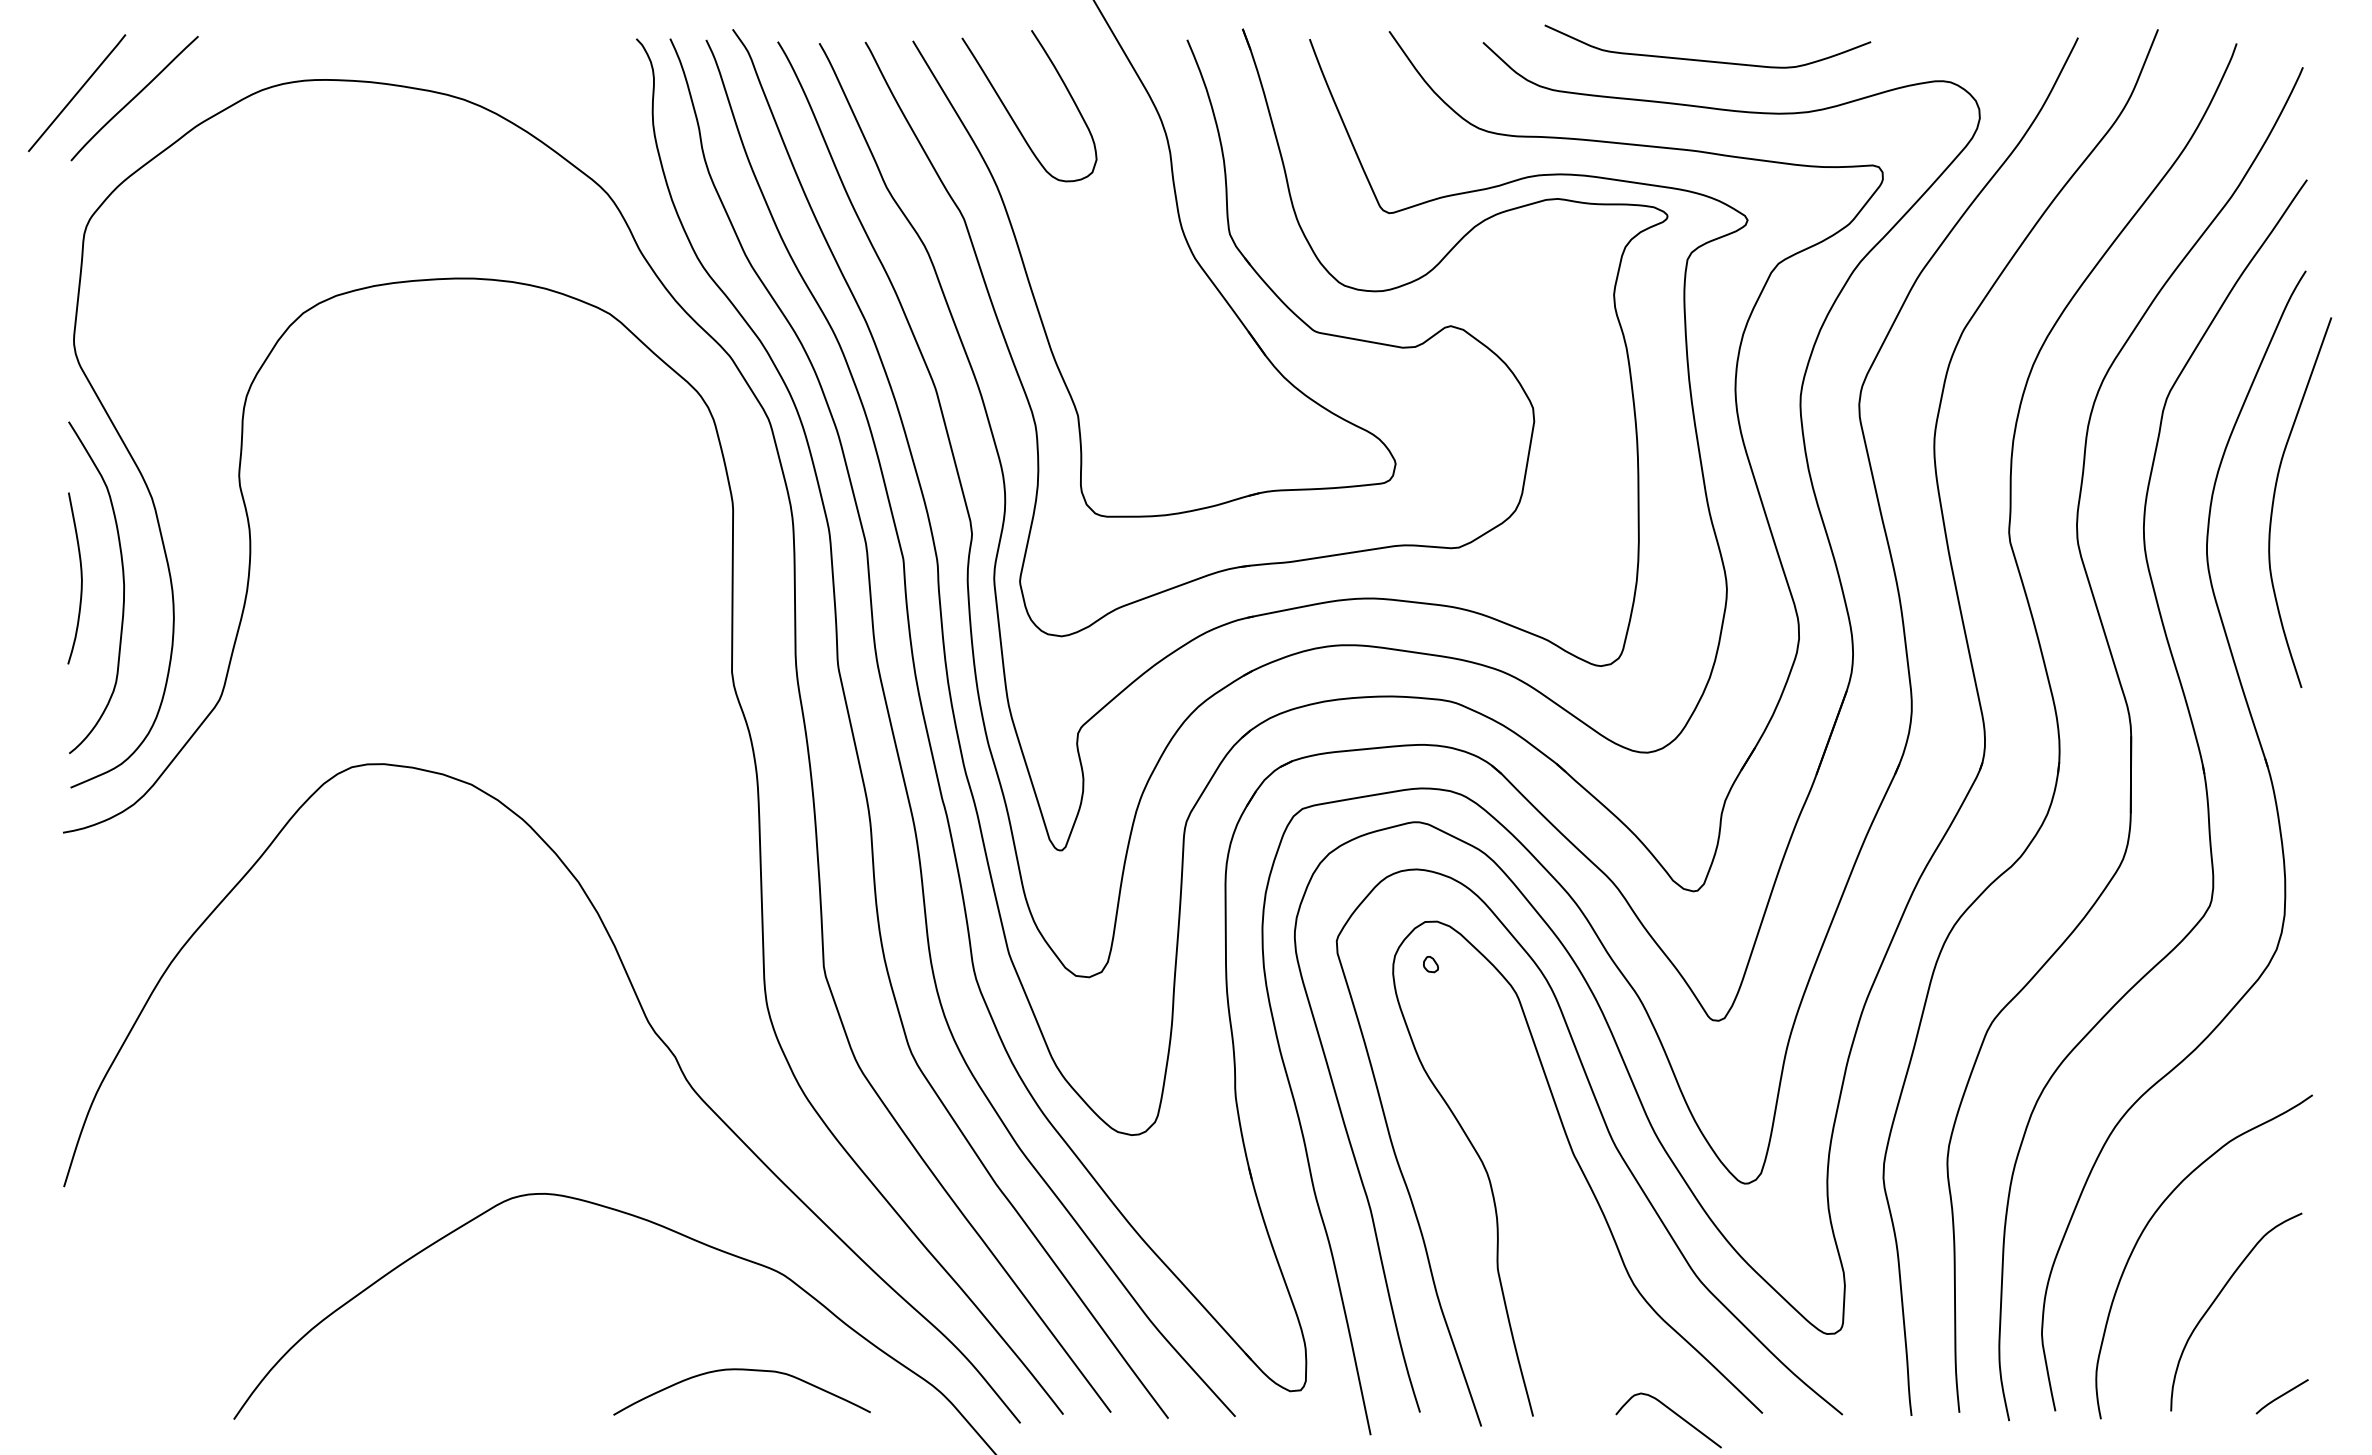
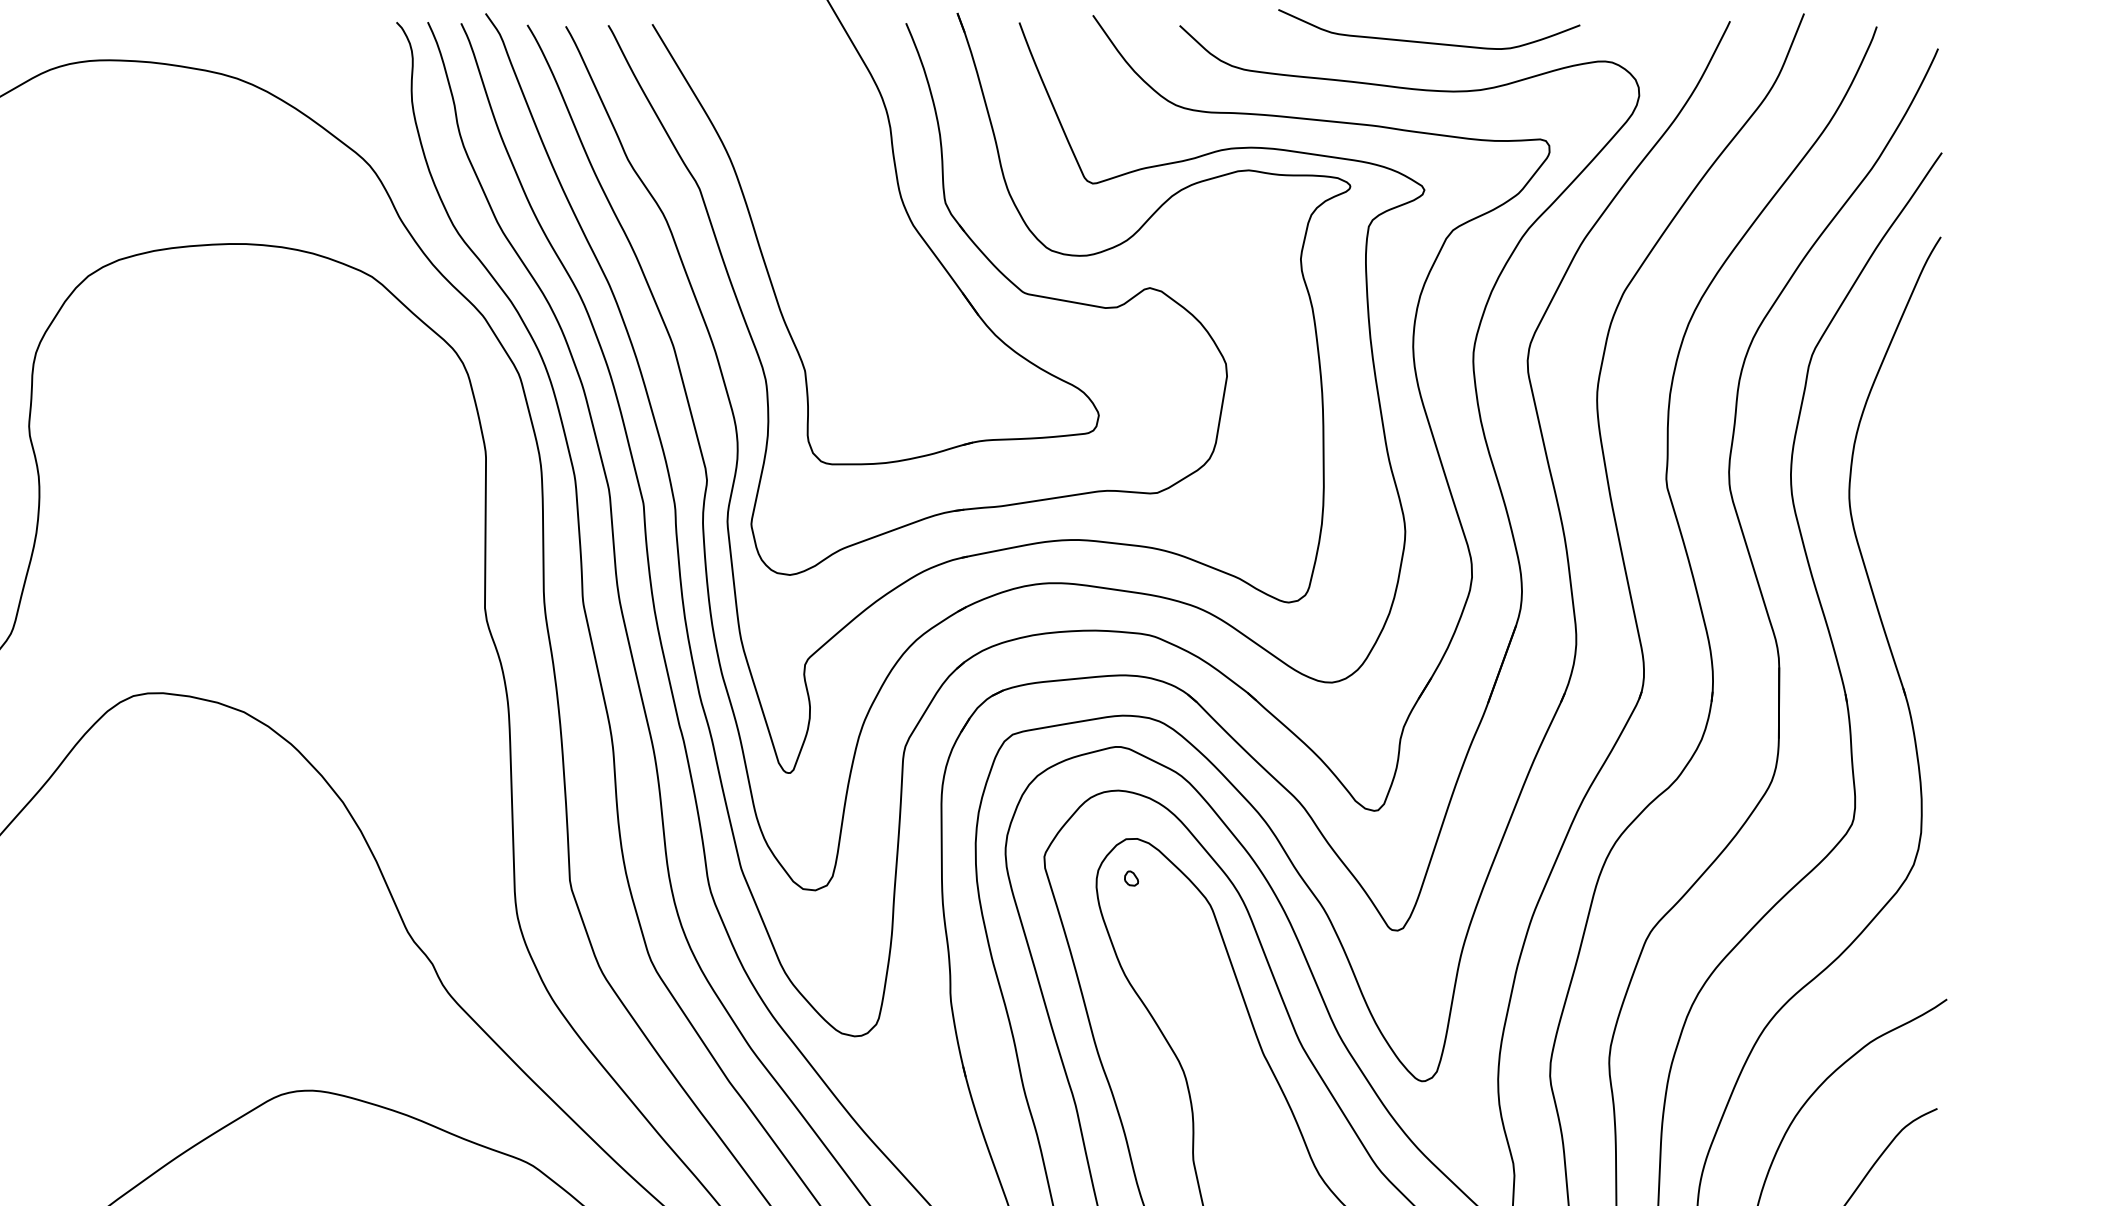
curve: (1707, 60) -> (1428, 42), moved
curve: (1011, 115) -> (743, 93), removed
curve: (2274, 501) -> (1911, 450), removed

